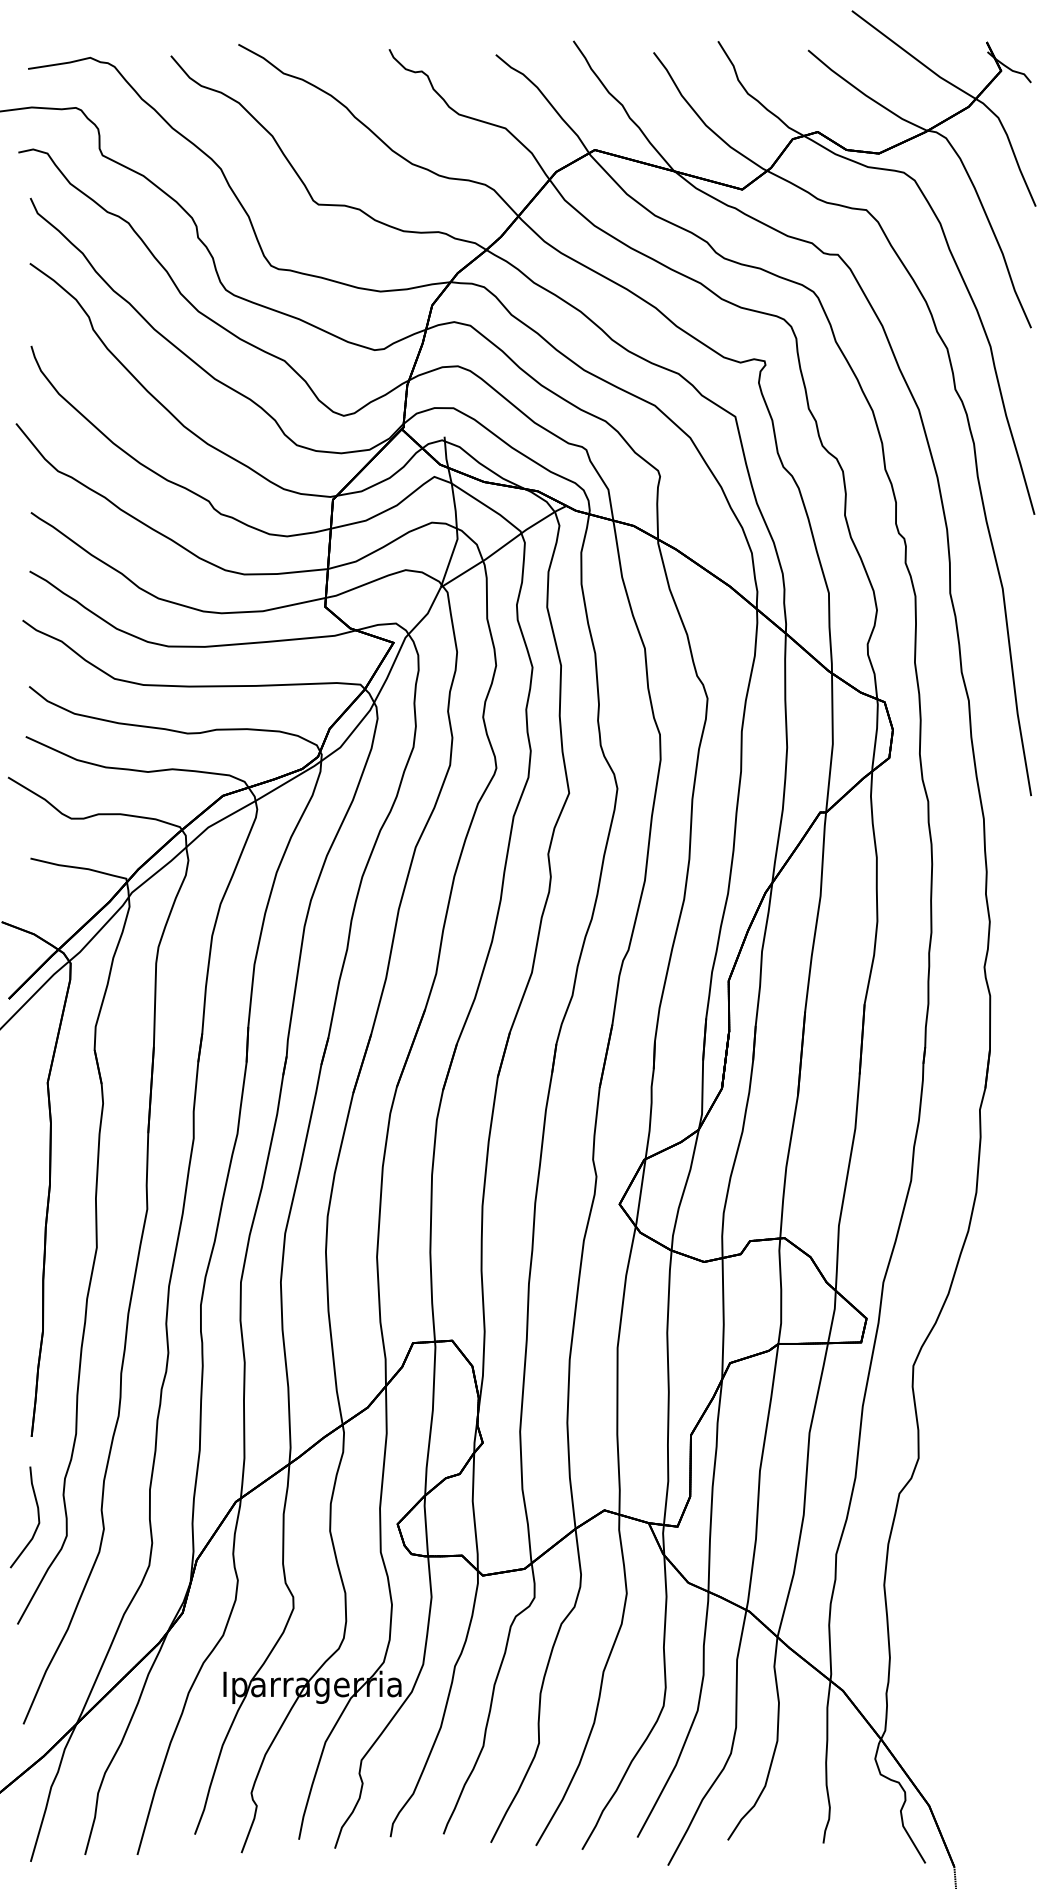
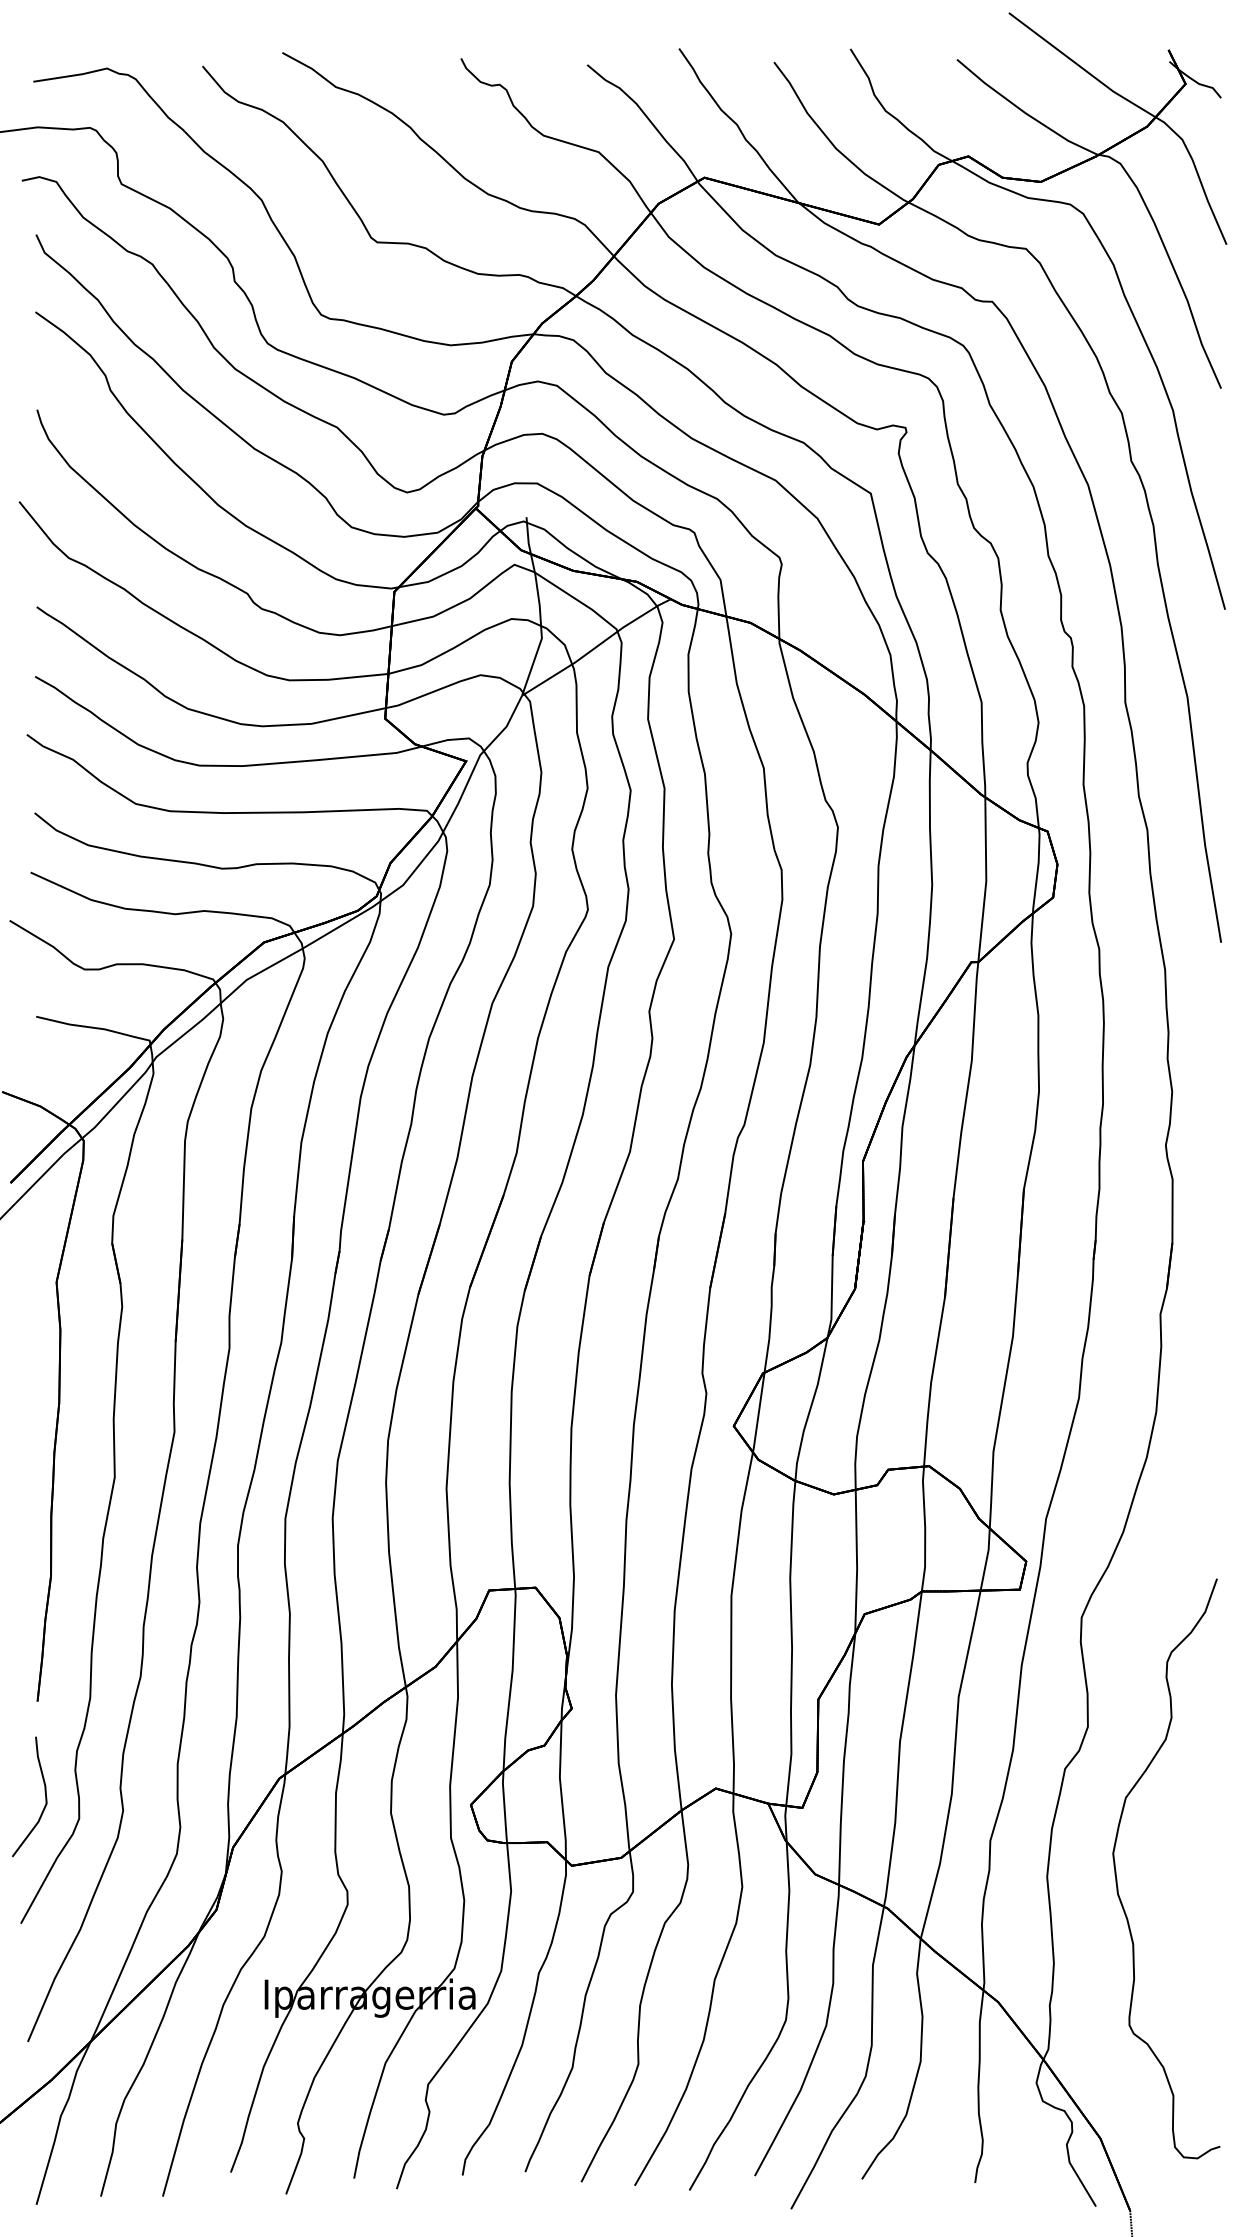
part: (943, 1586) -> (1117, 1878), added

